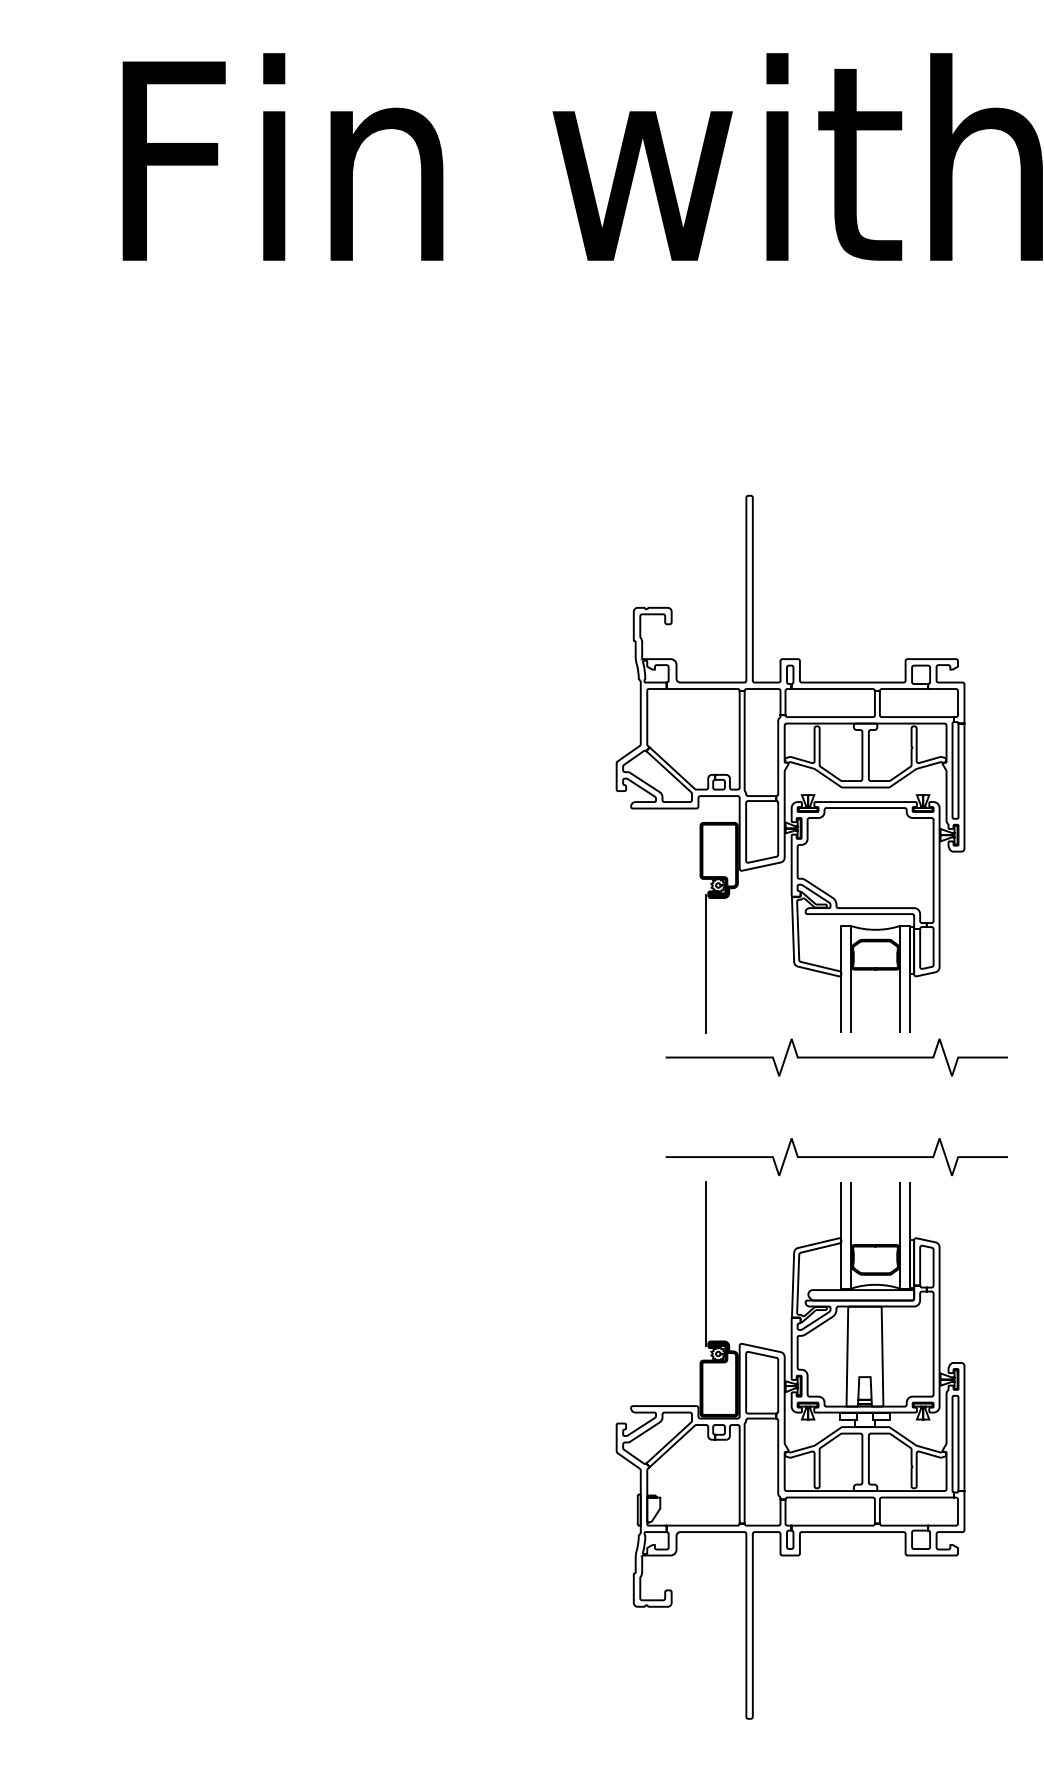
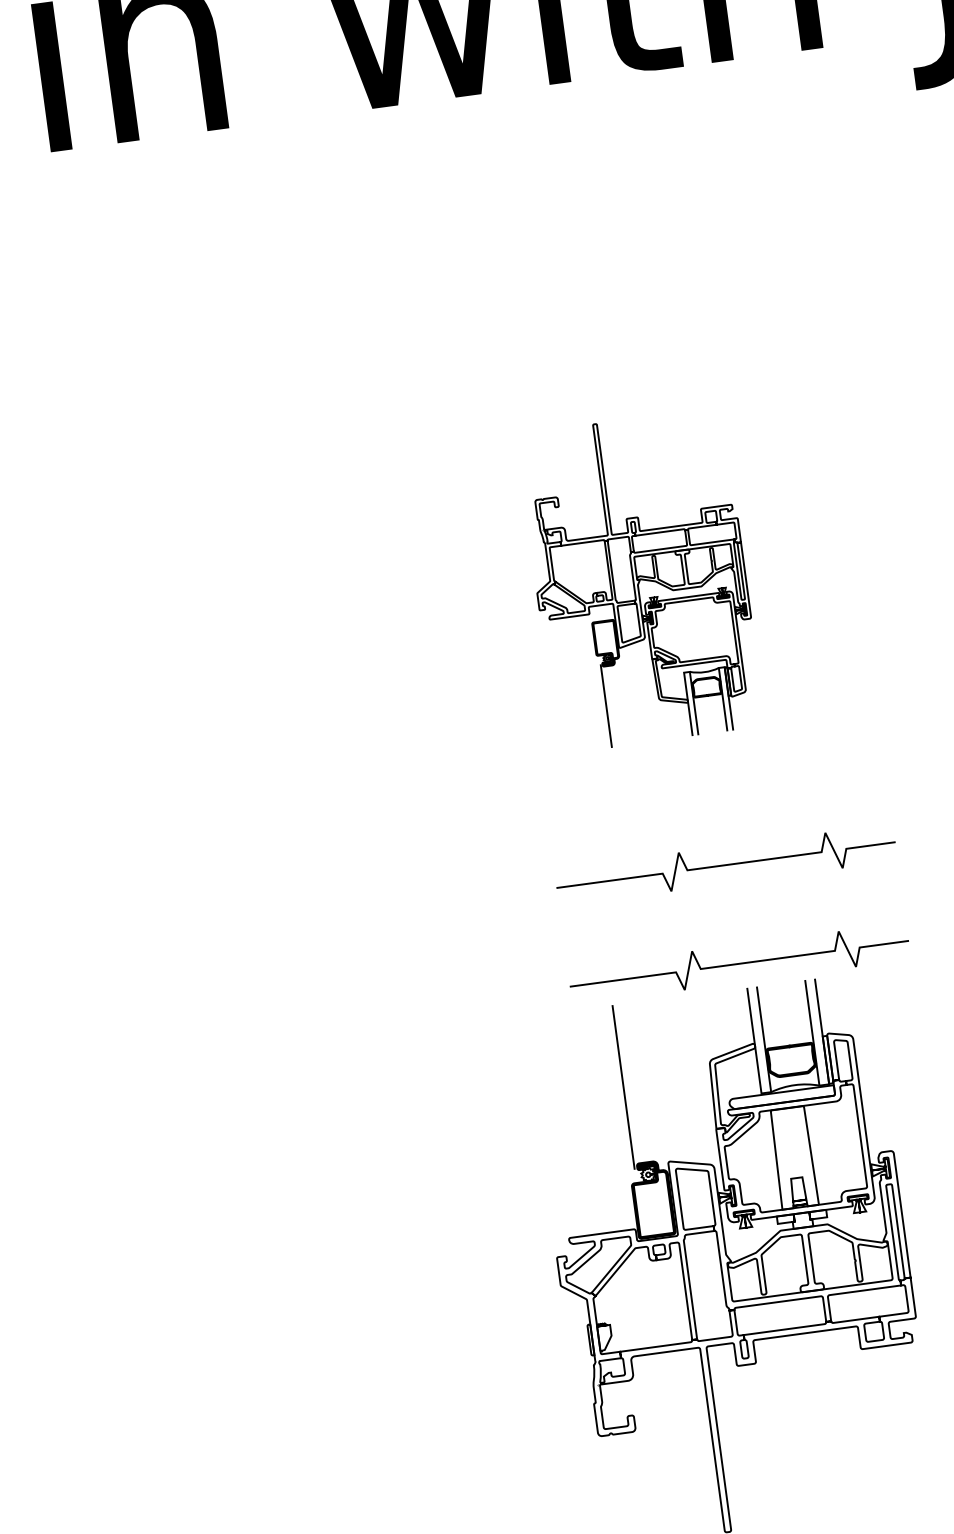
part: (790, 763) -> (640, 579), size x0.6

